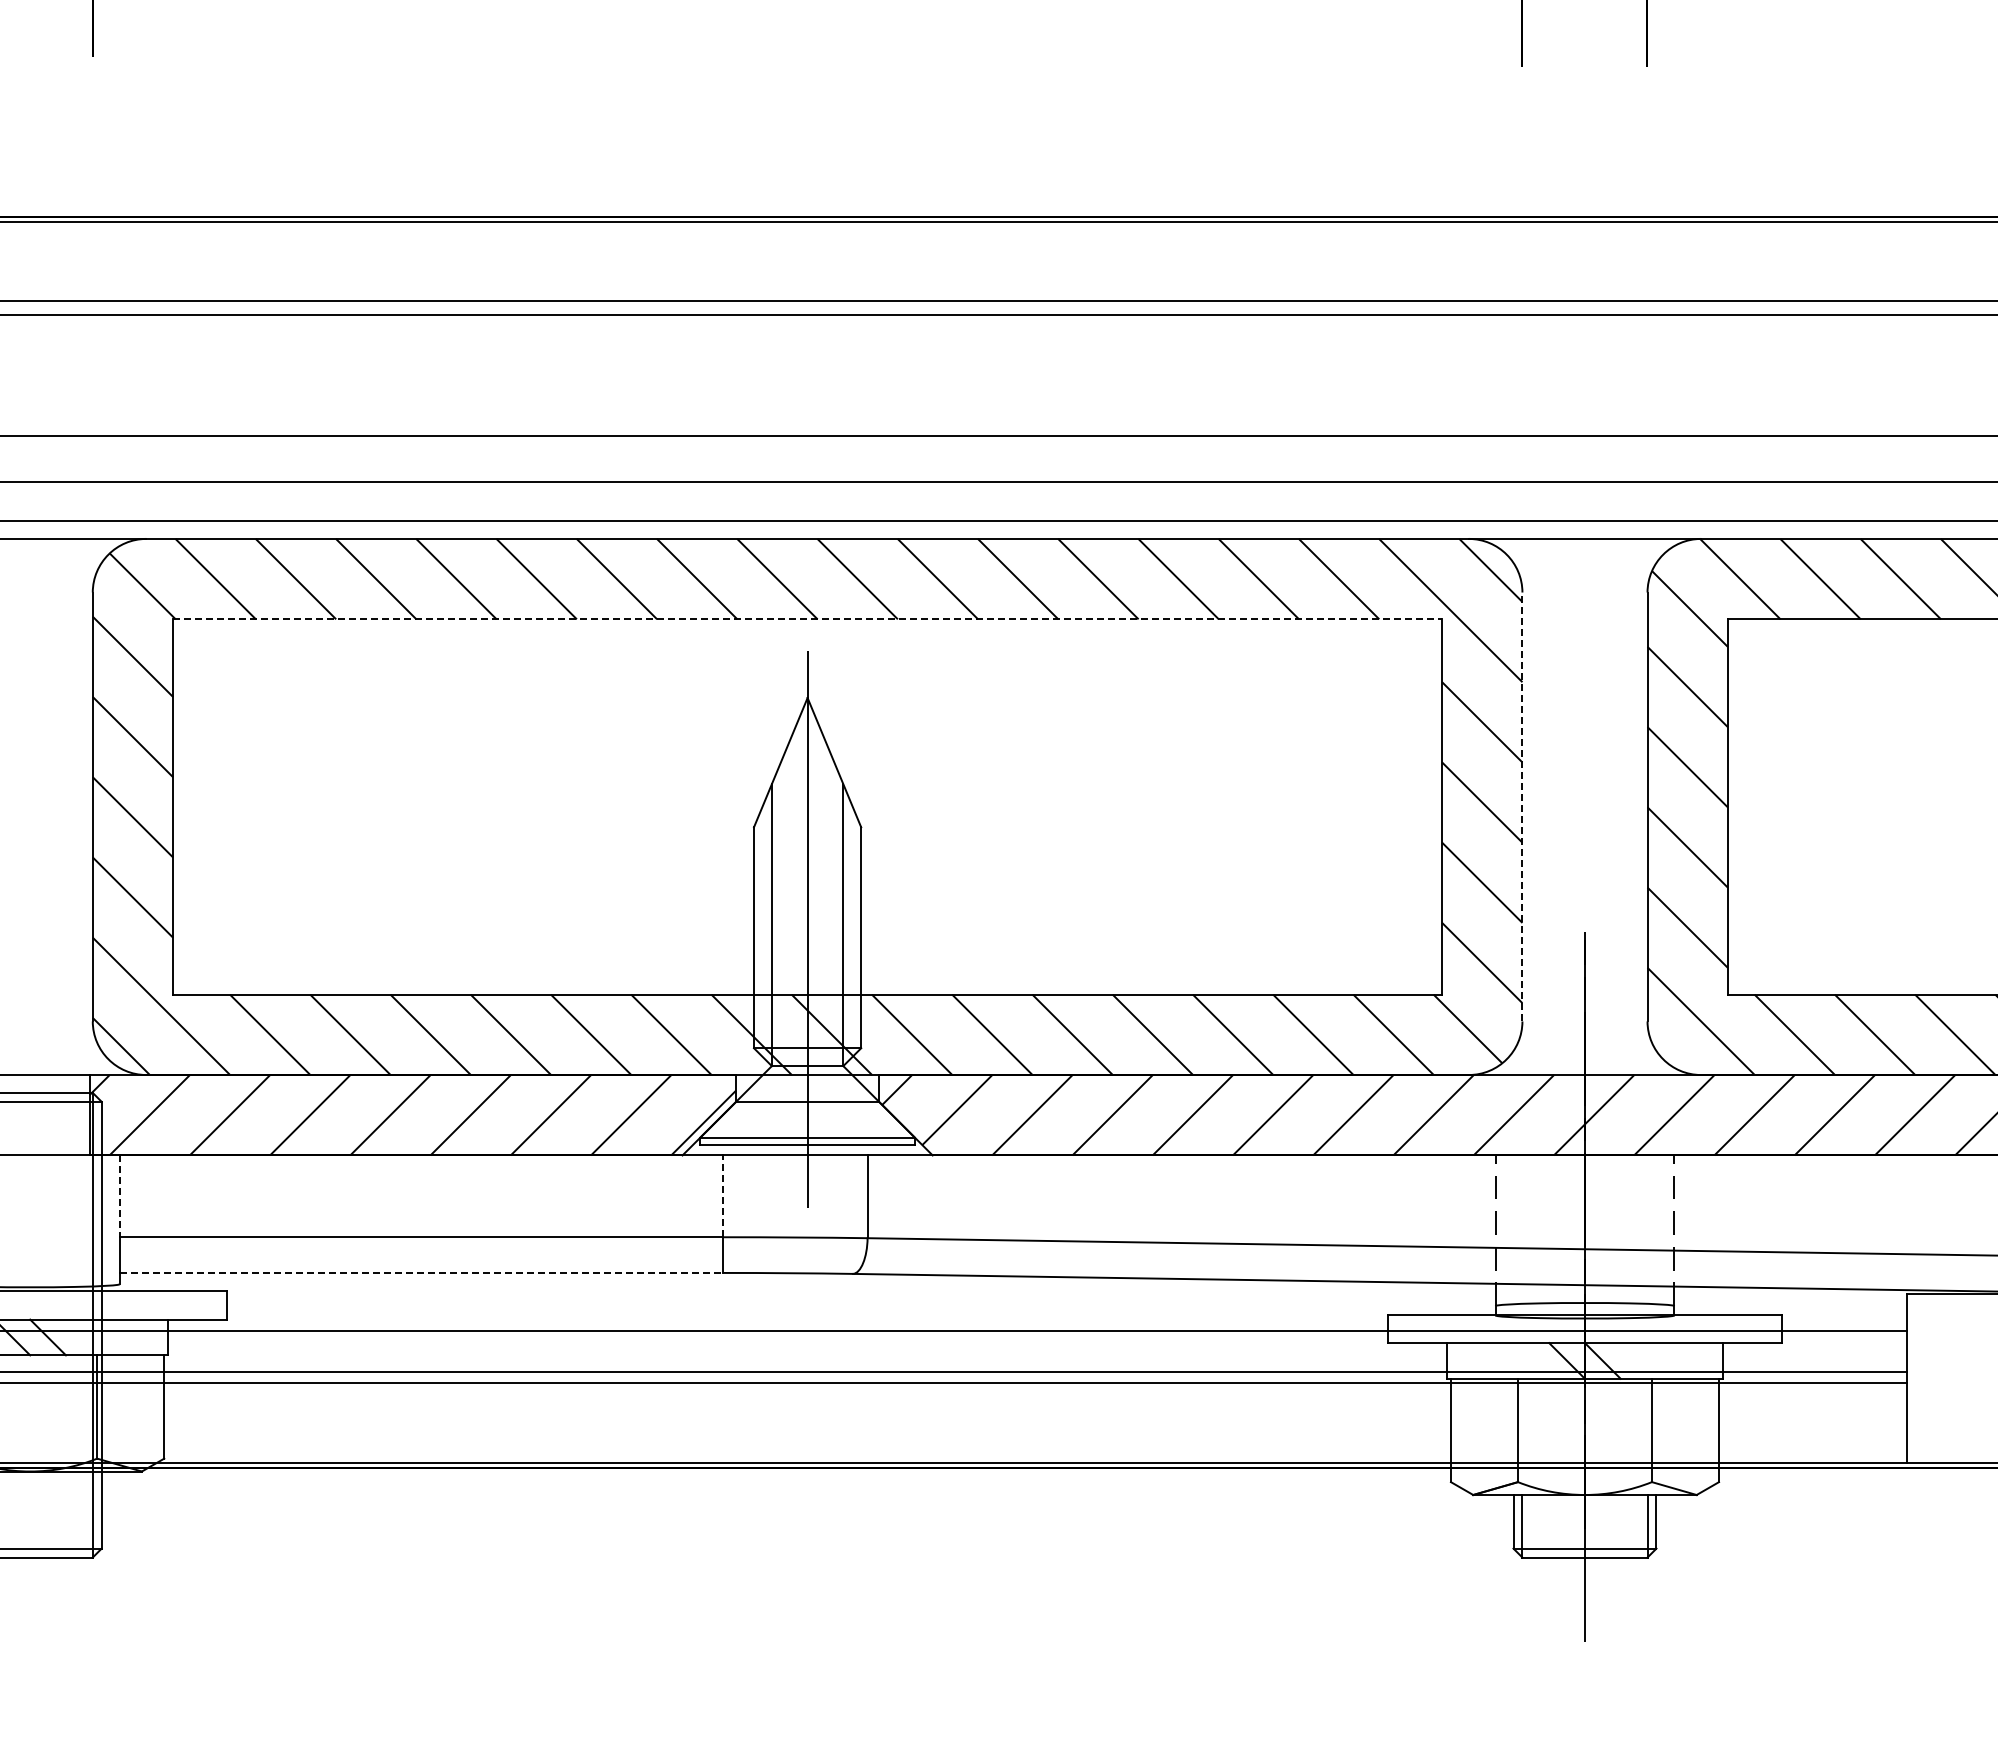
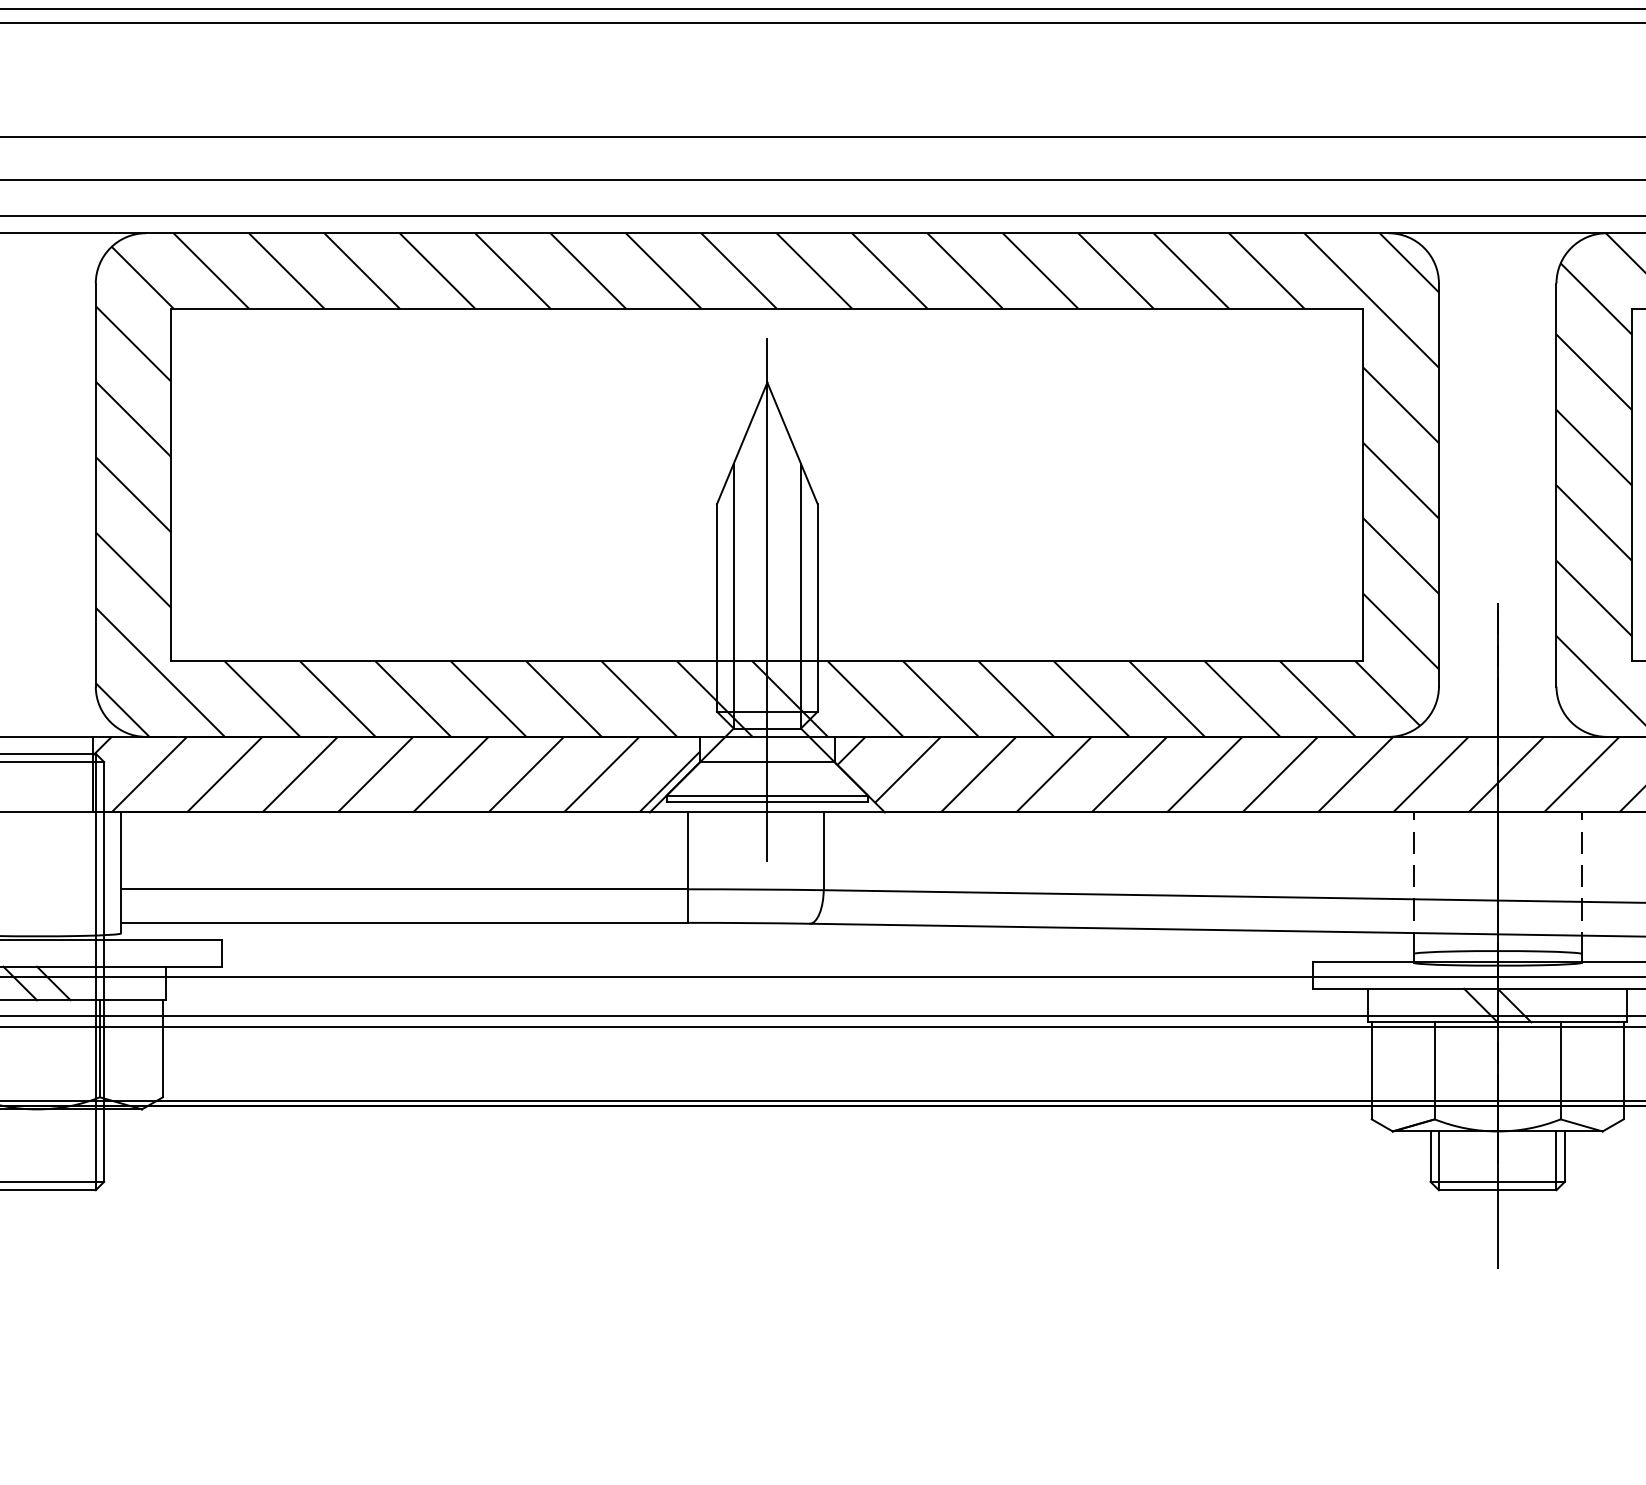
line: (808, 619) -> (768, 308), dashed -> solid
line: (1522, 806) -> (1439, 484), dashed -> solid
line: (119, 1196) -> (120, 851), dashed -> solid
line: (723, 1196) -> (688, 851), dashed -> solid
line: (421, 1272) -> (404, 922), dashed -> solid

